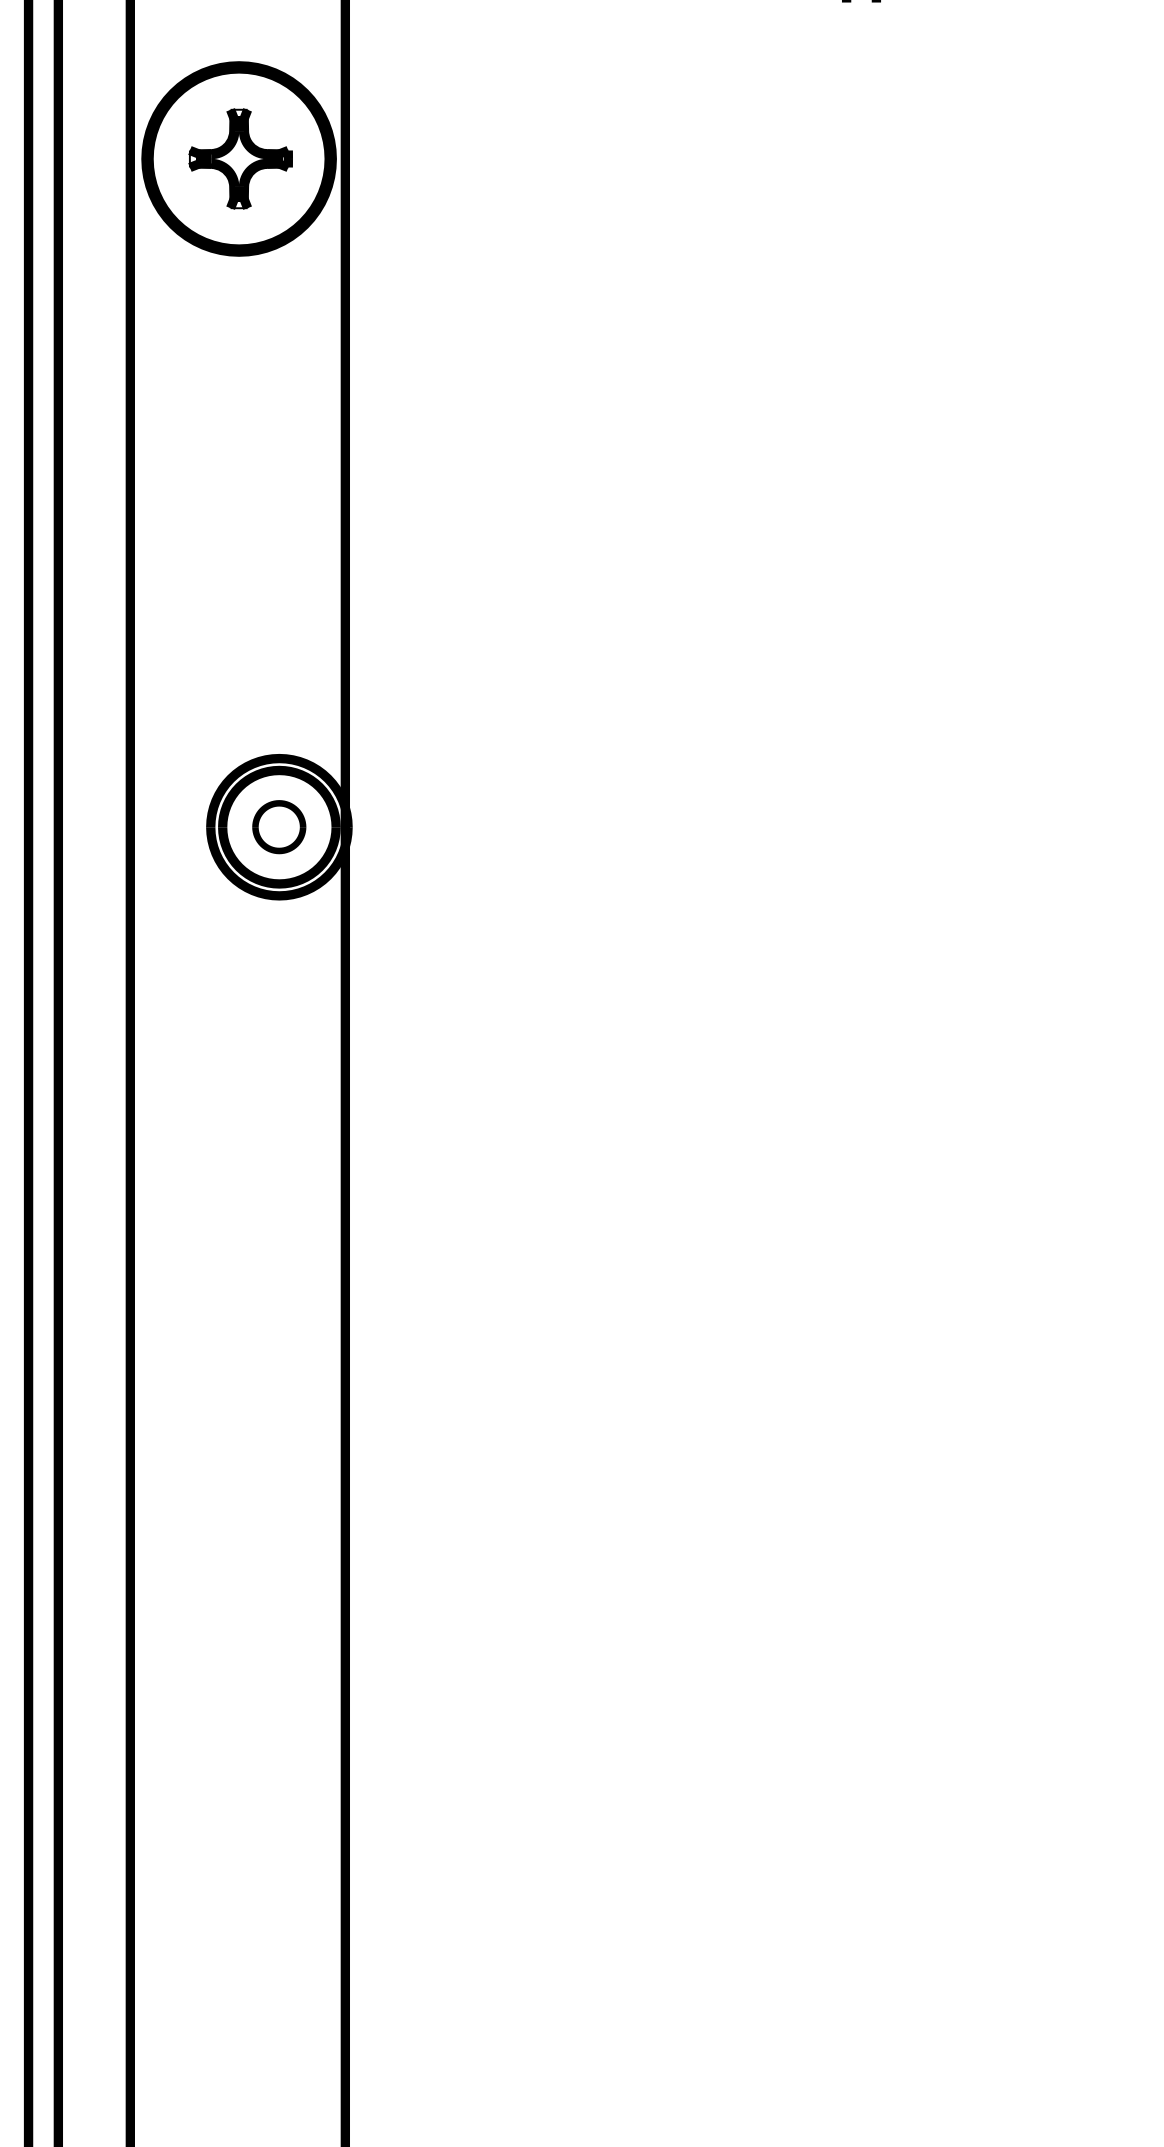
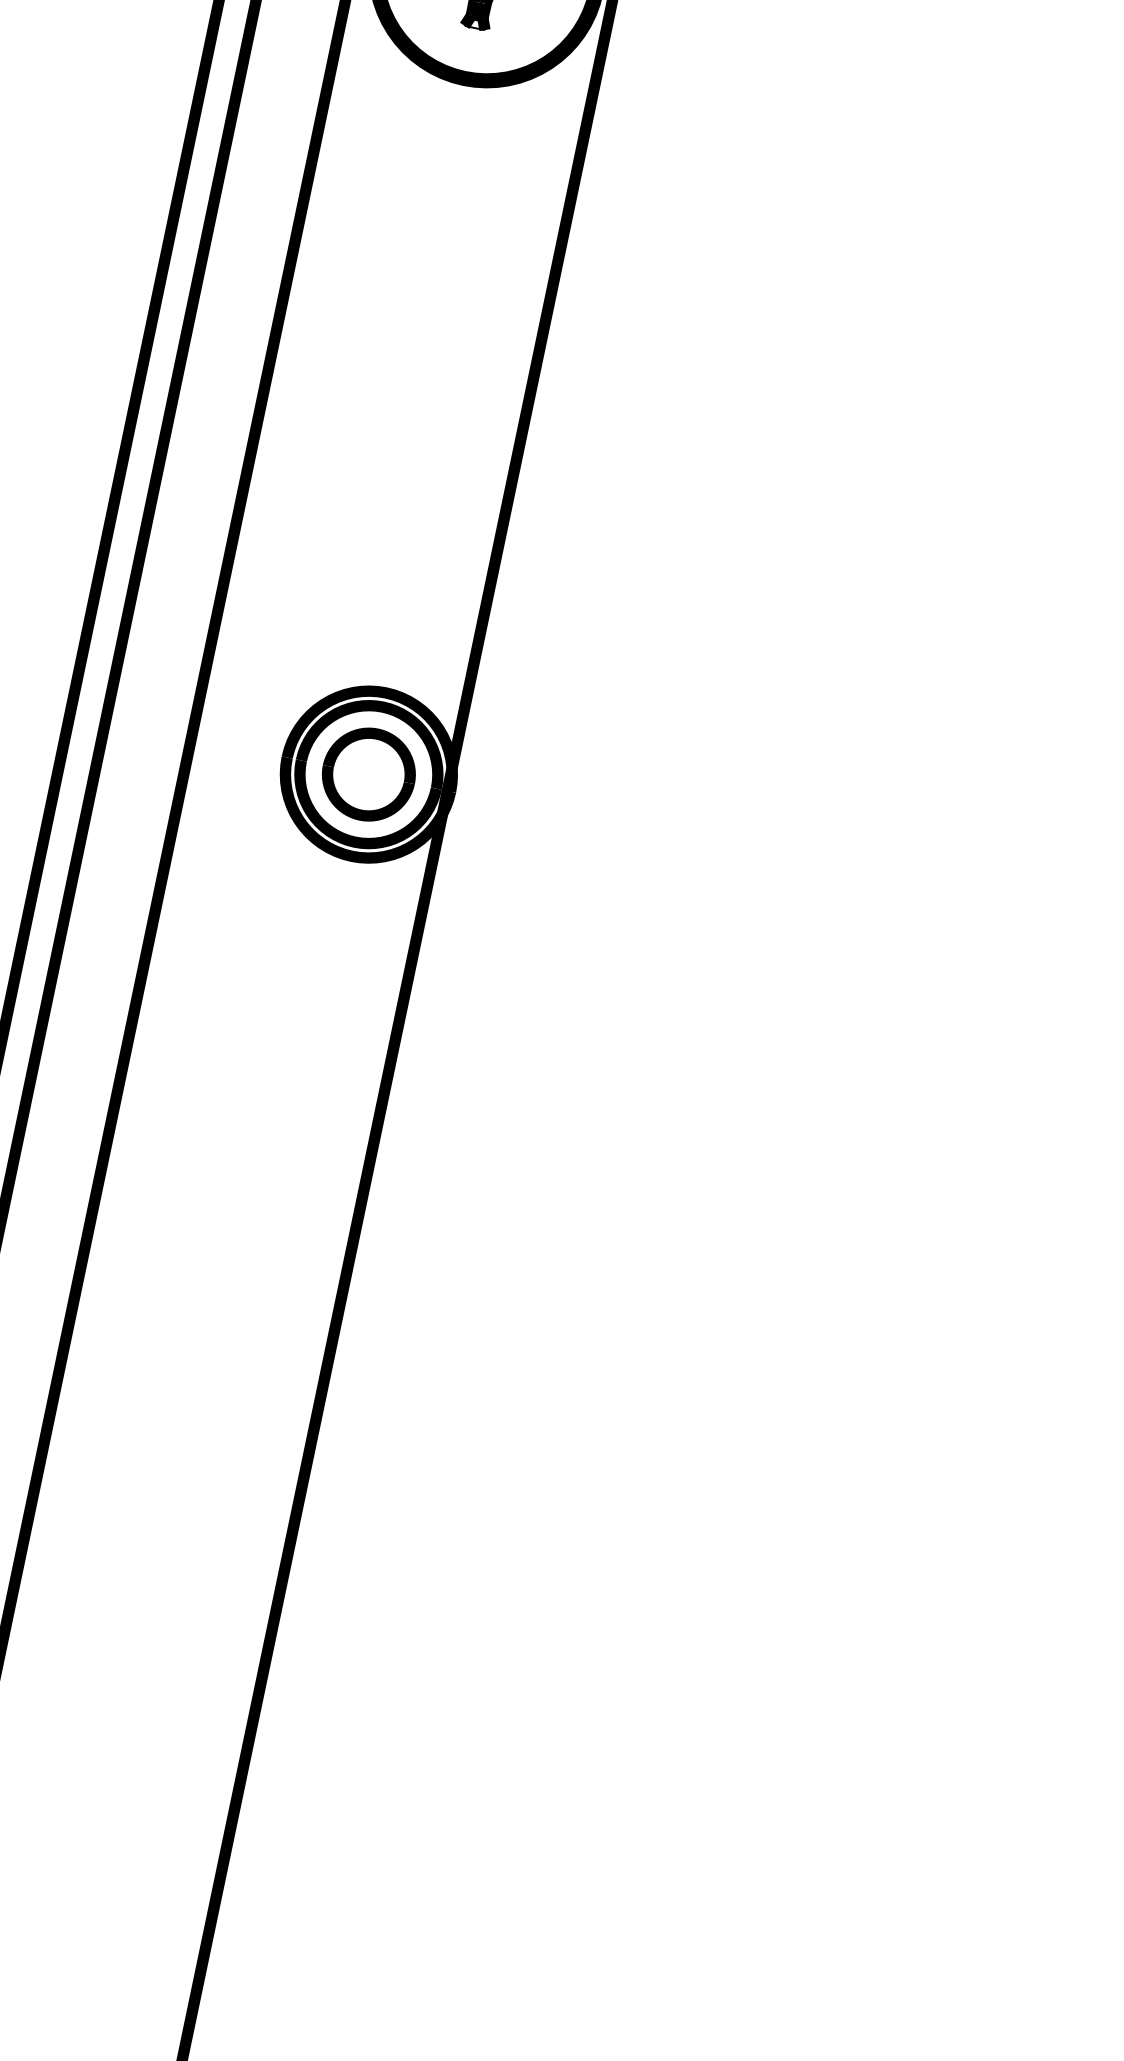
part: (278, 826) -> (367, 773), size x1.43

